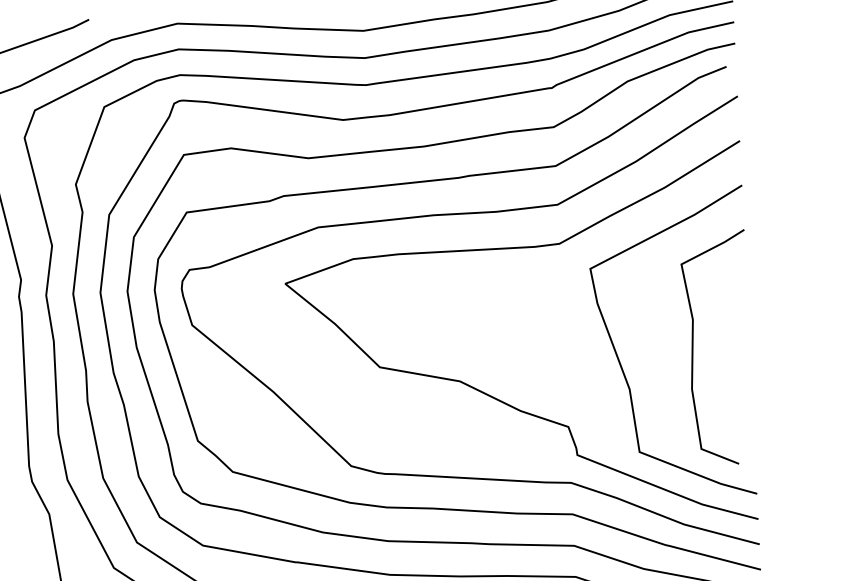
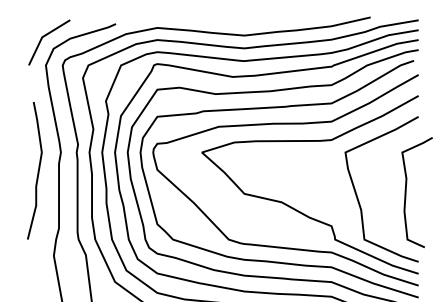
curve: (694, 349) -> (406, 192), moved

